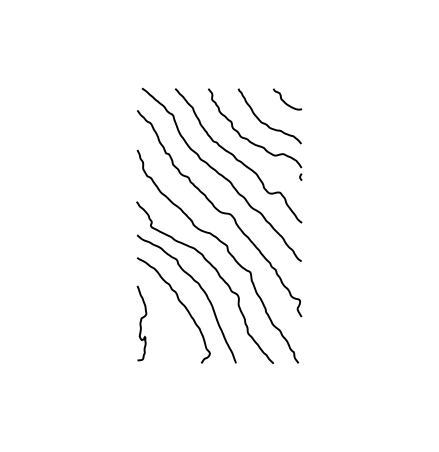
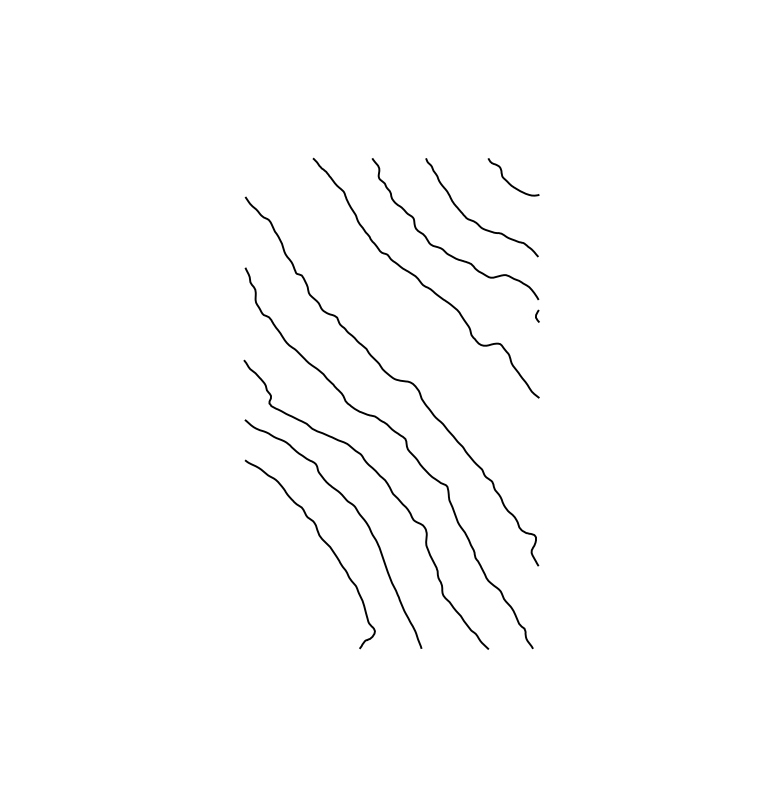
curve: (221, 174) -> (395, 311), removed
curve: (141, 323) -> (252, 577), removed

